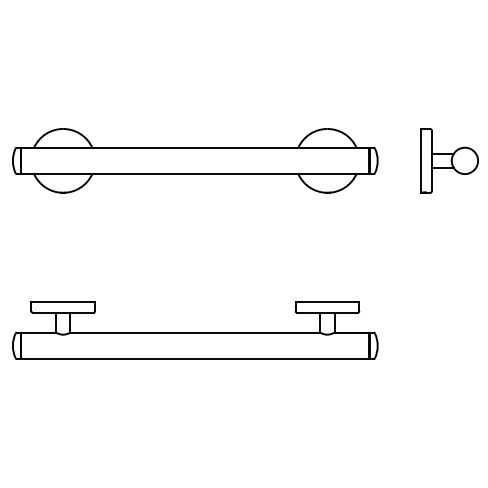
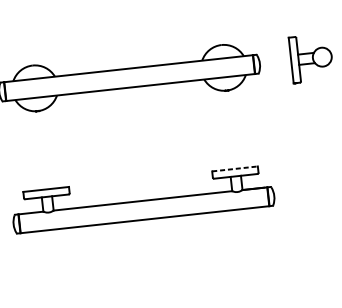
line: (327, 302) -> (235, 169), solid -> dashed

